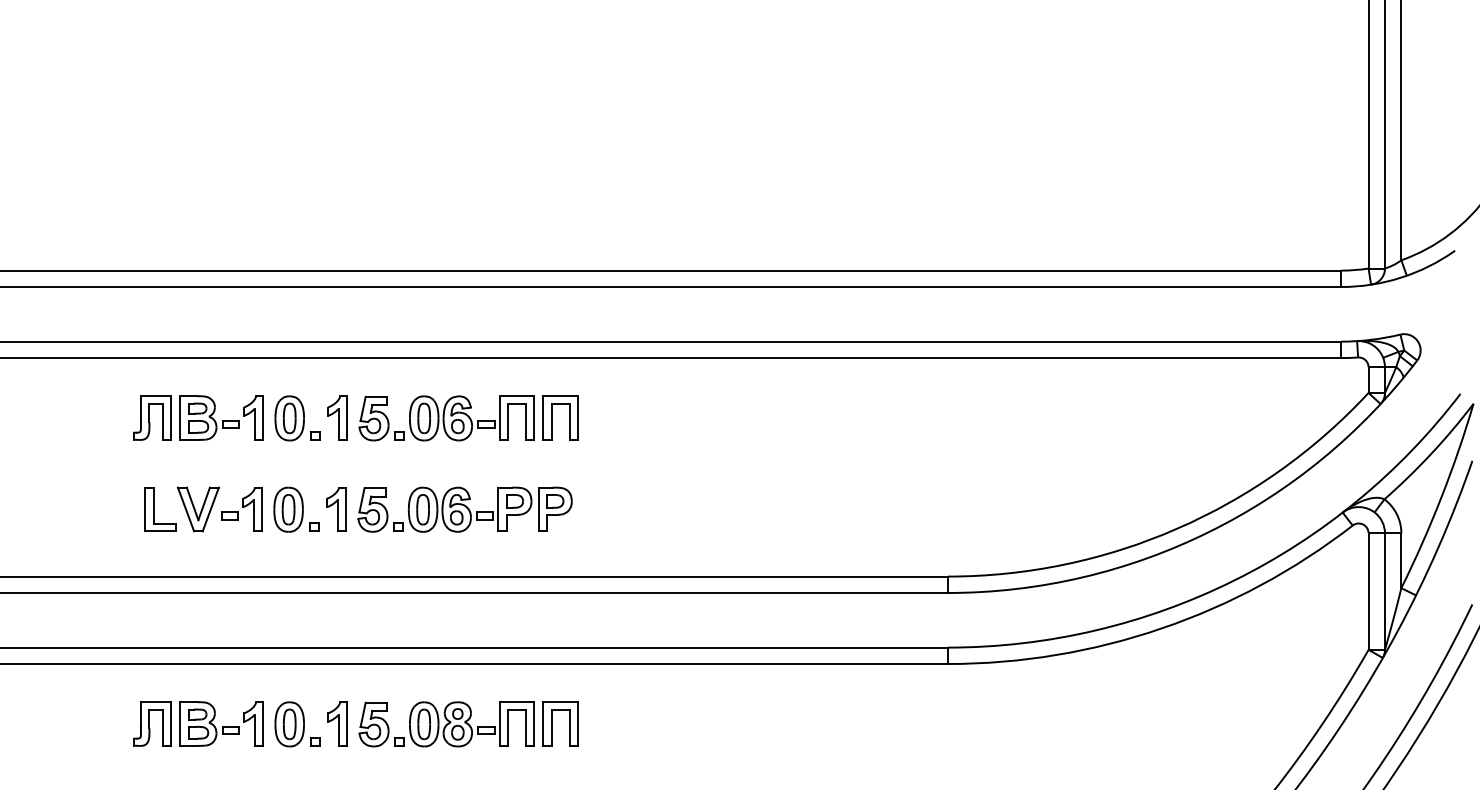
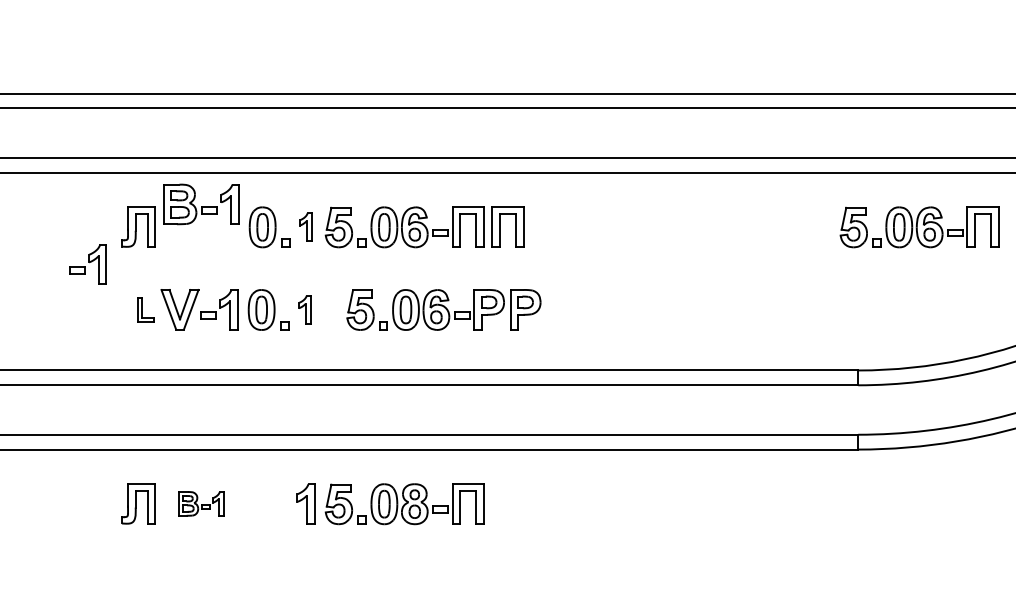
part: (221, 417) -> (200, 203), moved
part: (337, 417) -> (305, 226), size x0.7
part: (1015, 418) -> (919, 227), added
part: (96, 459) -> (87, 264), added
part: (160, 509) -> (145, 309), size x0.6
part: (336, 509) -> (304, 309), size x0.7
part: (464, 509) -> (443, 309), moved
part: (221, 723) -> (200, 503), size x0.6
part: (552, 723) -> (500, 503), removed
part: (297, 724) -> (269, 504), removed

